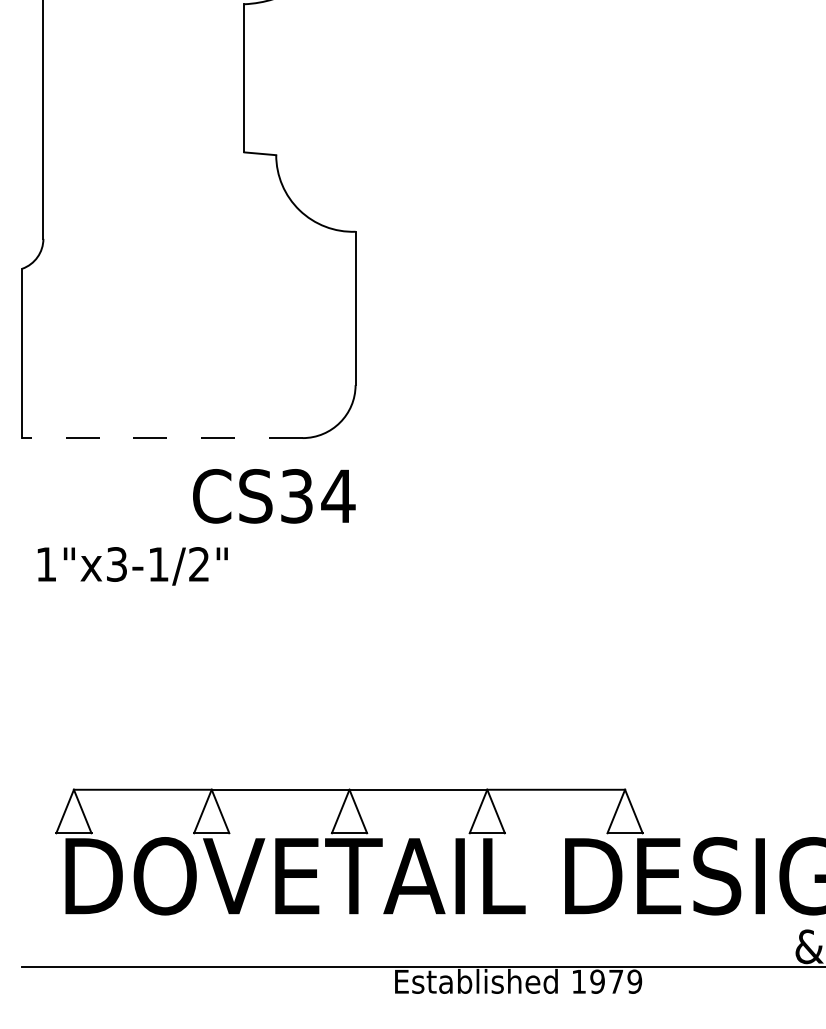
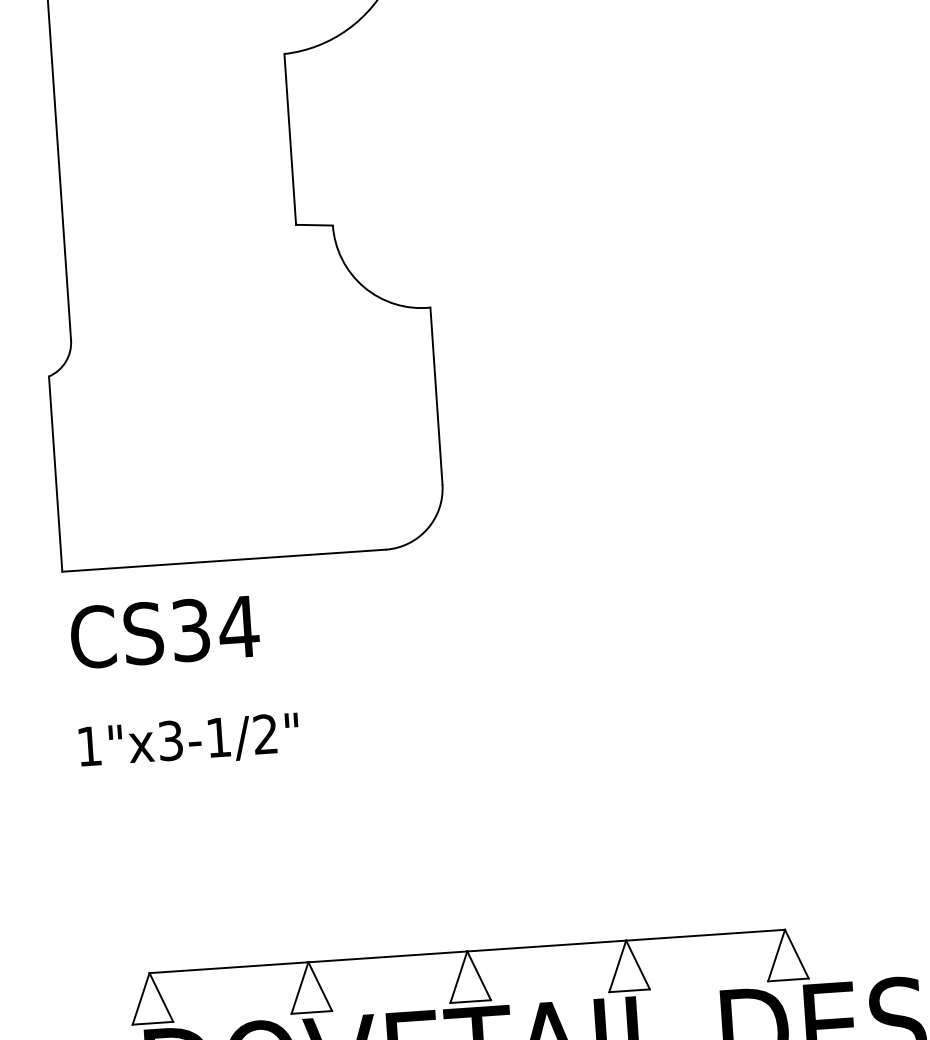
line: (161, 438) -> (222, 561), dashed -> solid
text: (274, 496) -> (165, 632), moved
text: (132, 566) -> (188, 741), moved

